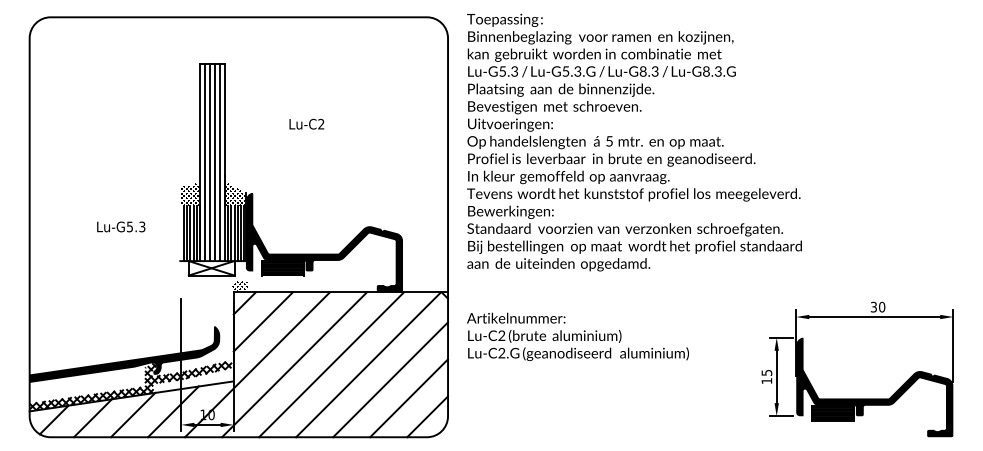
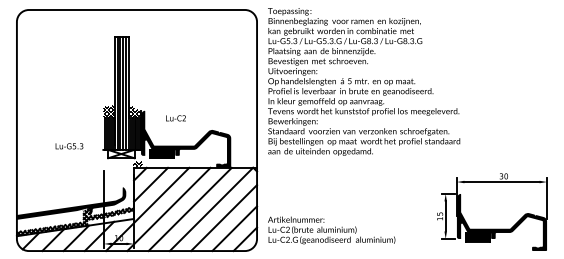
text: (305, 124) -> (175, 118), moved
text: (121, 227) -> (69, 146), moved
text: (577, 337) -> (331, 230), moved

